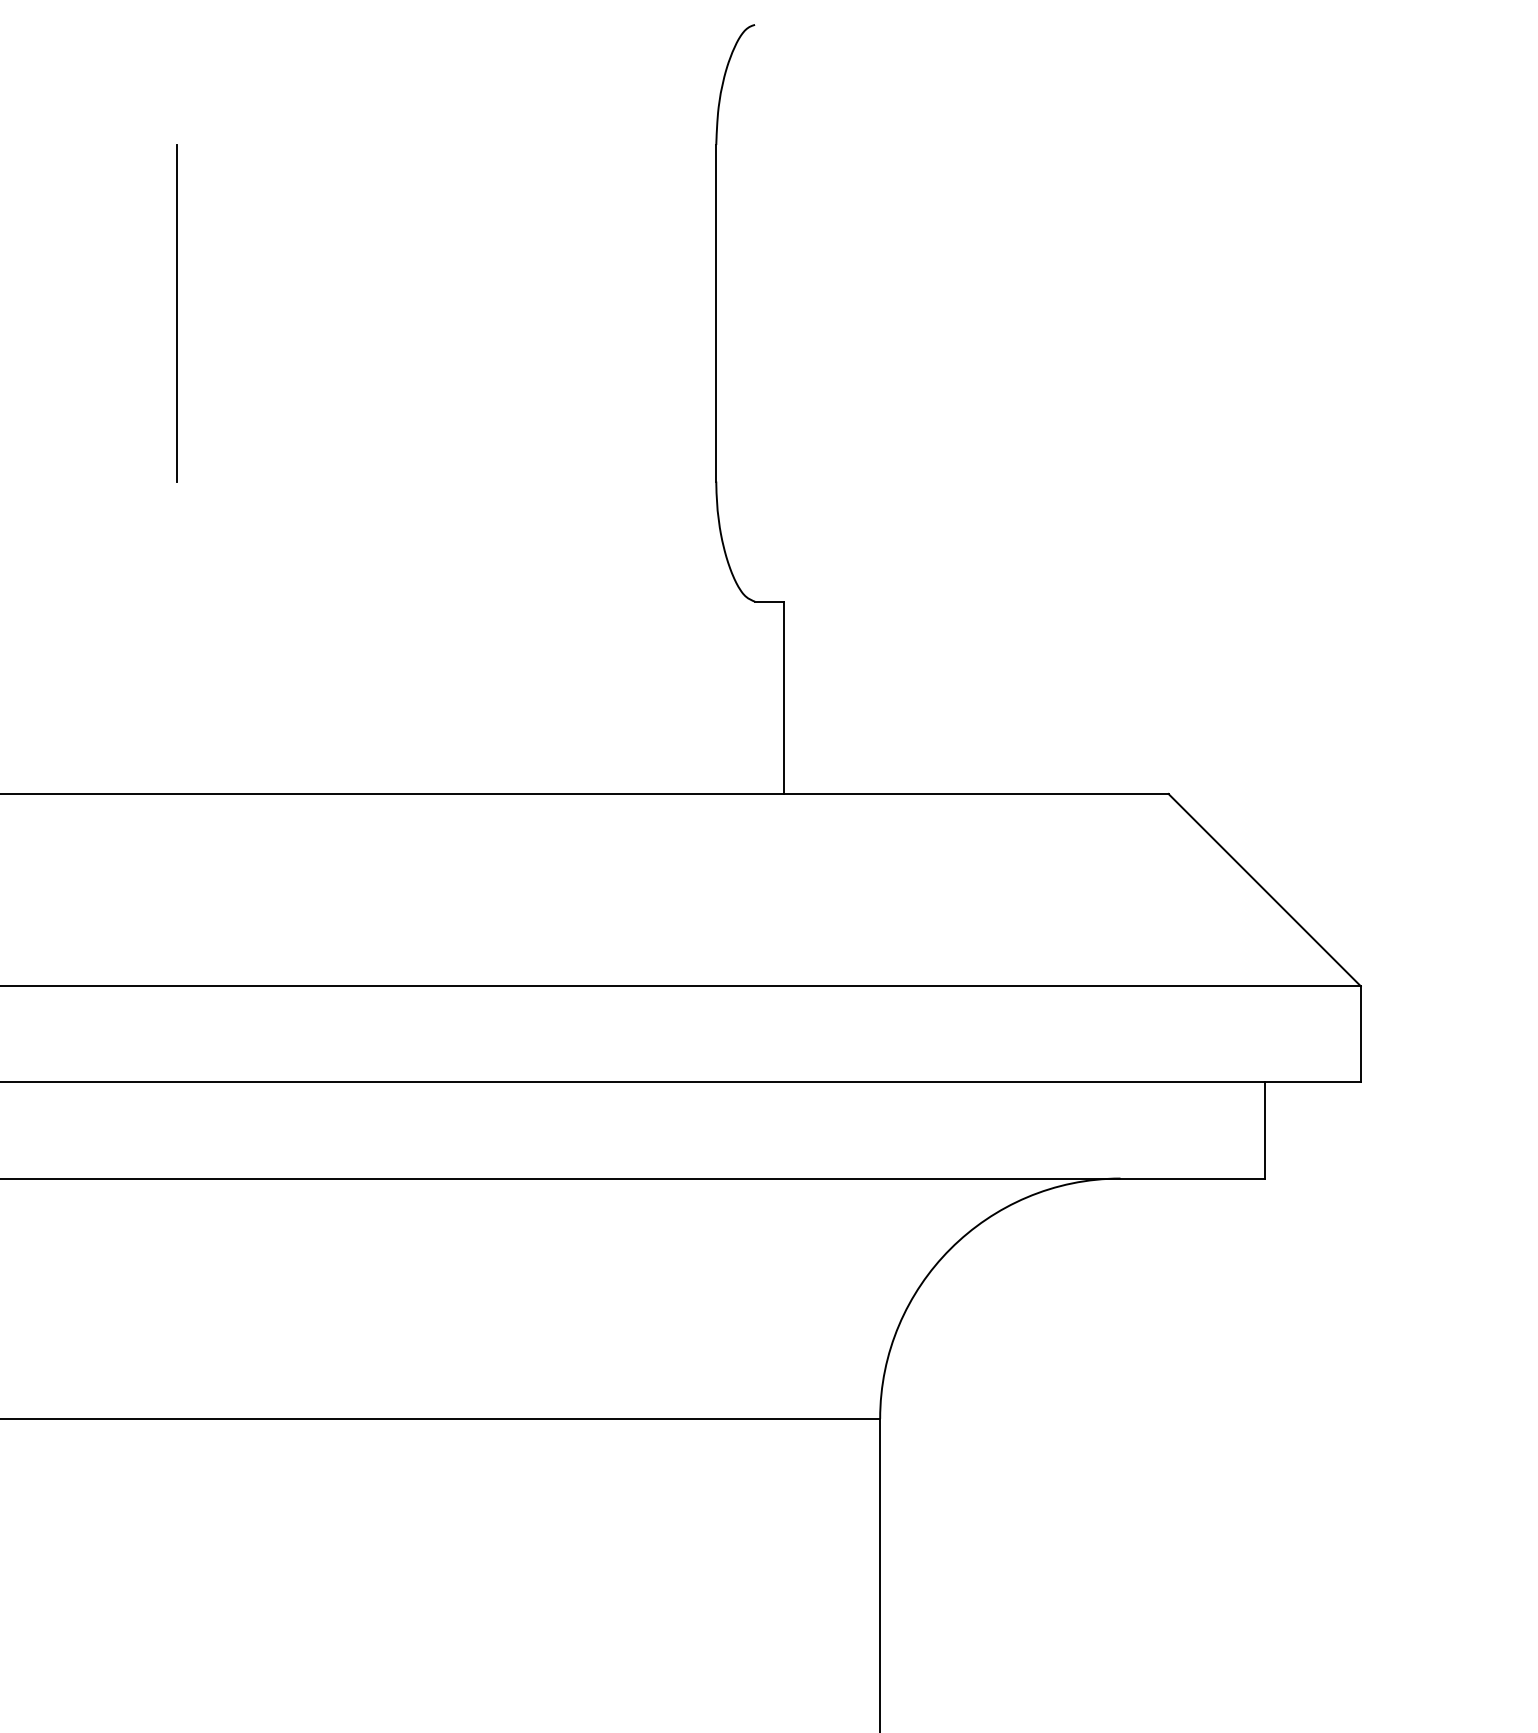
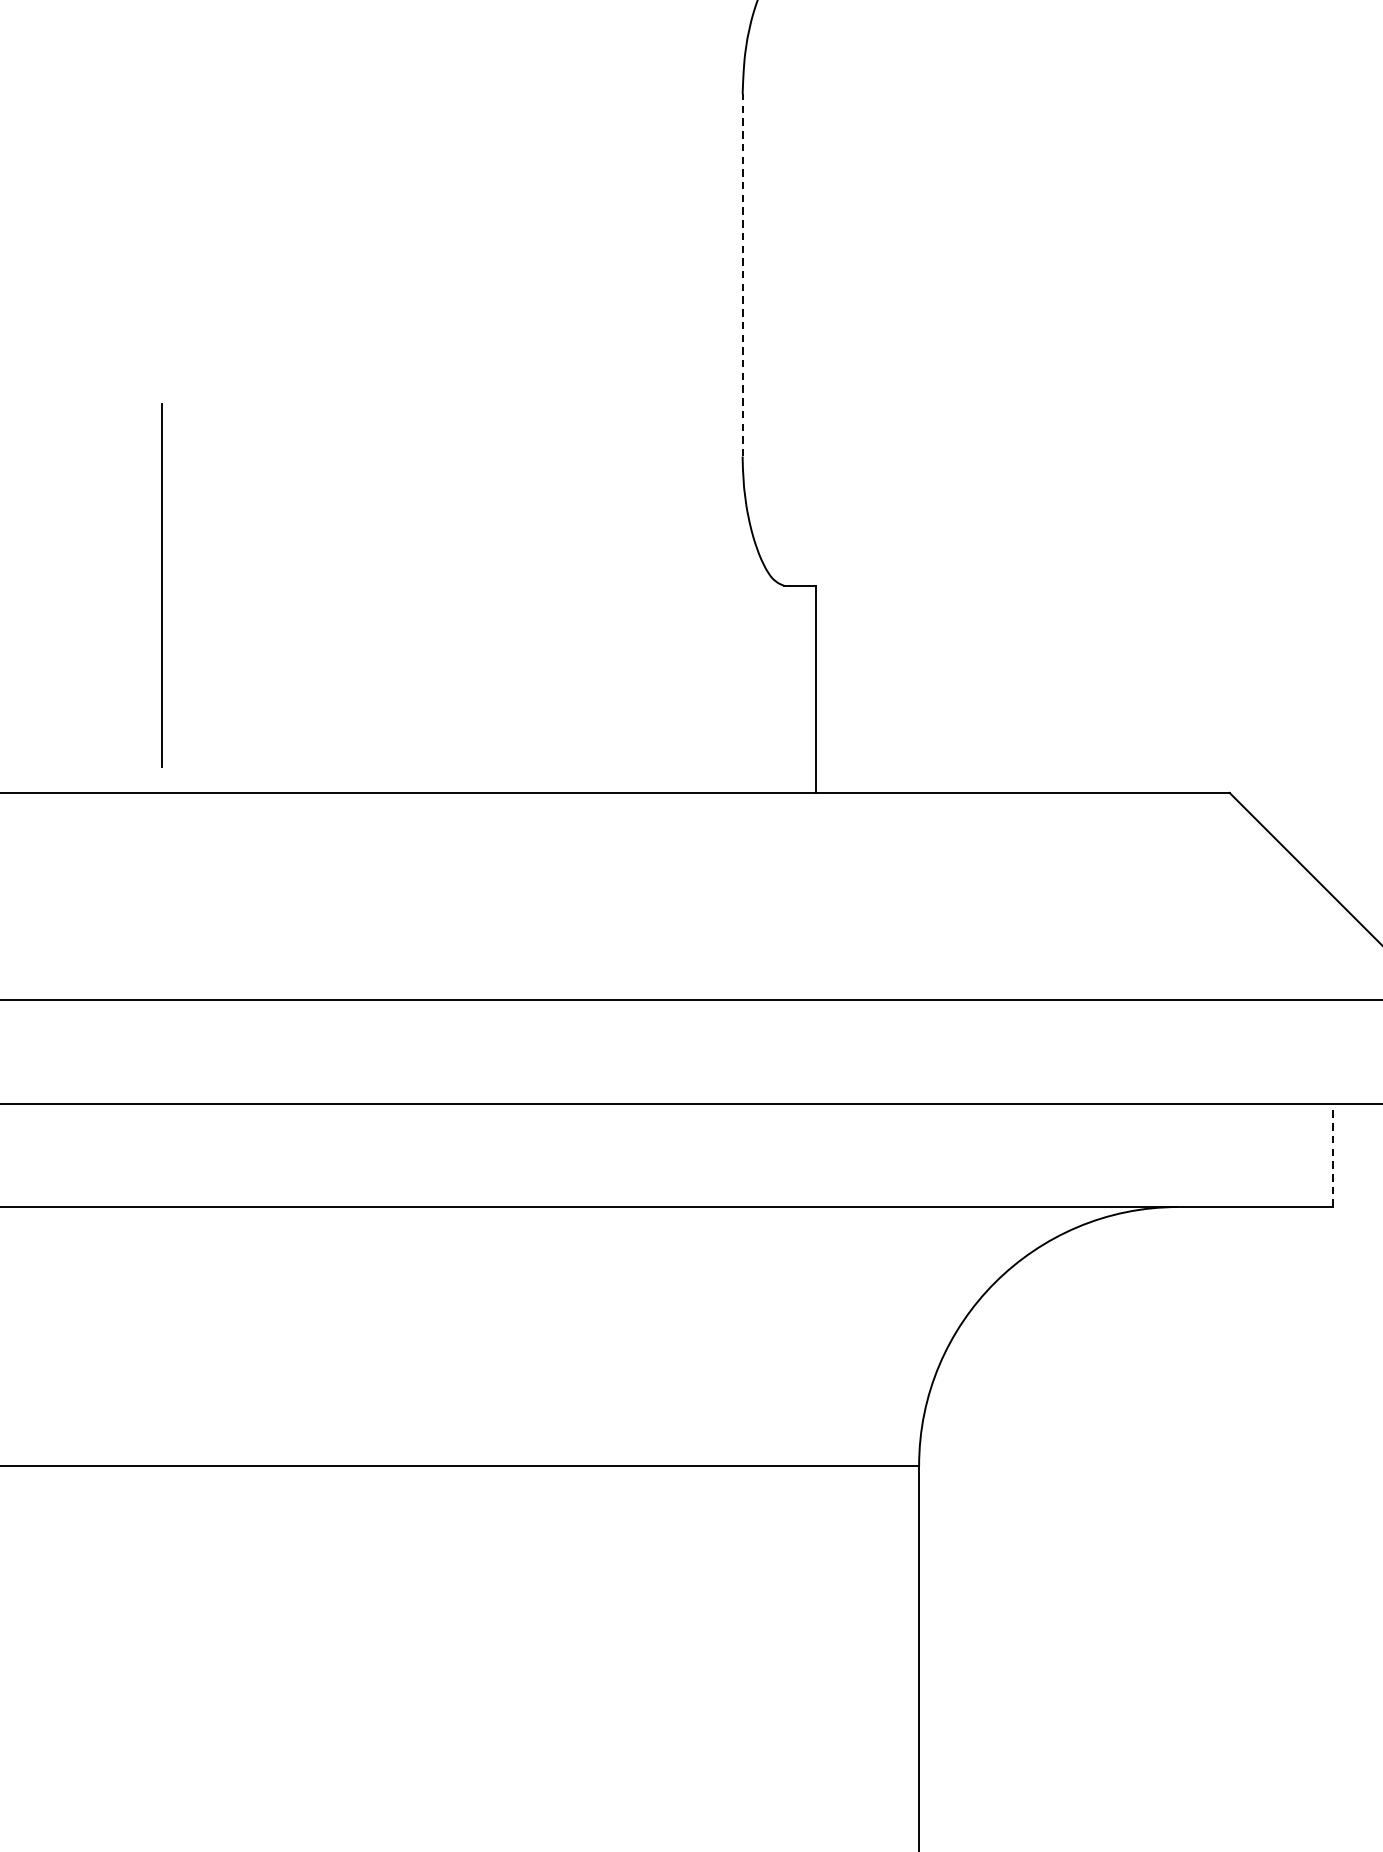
line: (716, 312) -> (742, 274), solid -> dashed
line: (176, 313) -> (161, 585), moved
line: (1264, 1129) -> (1332, 1154), solid -> dashed

